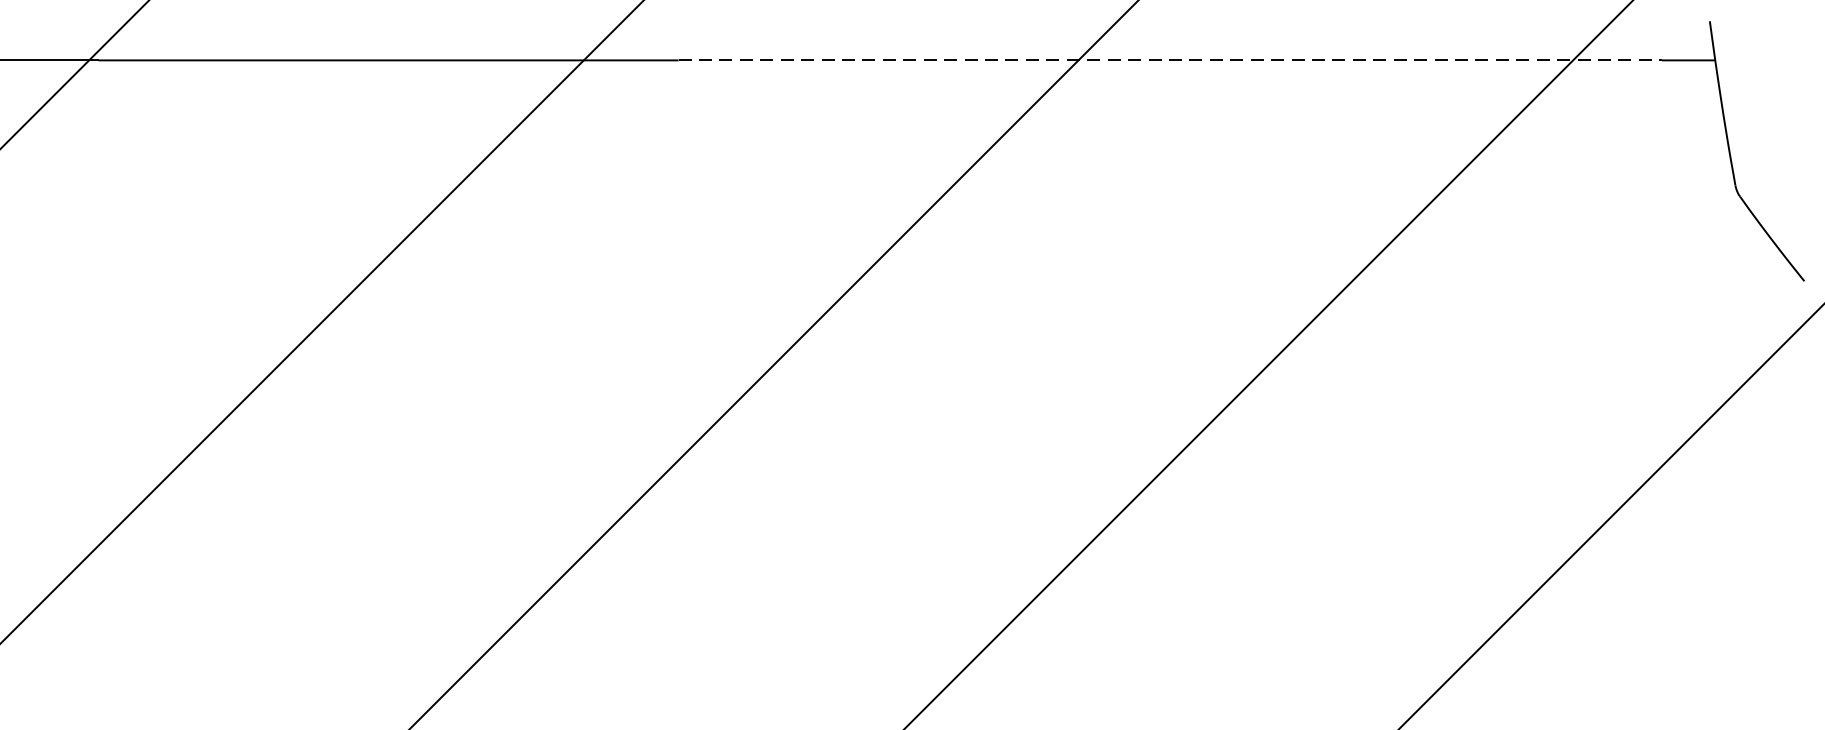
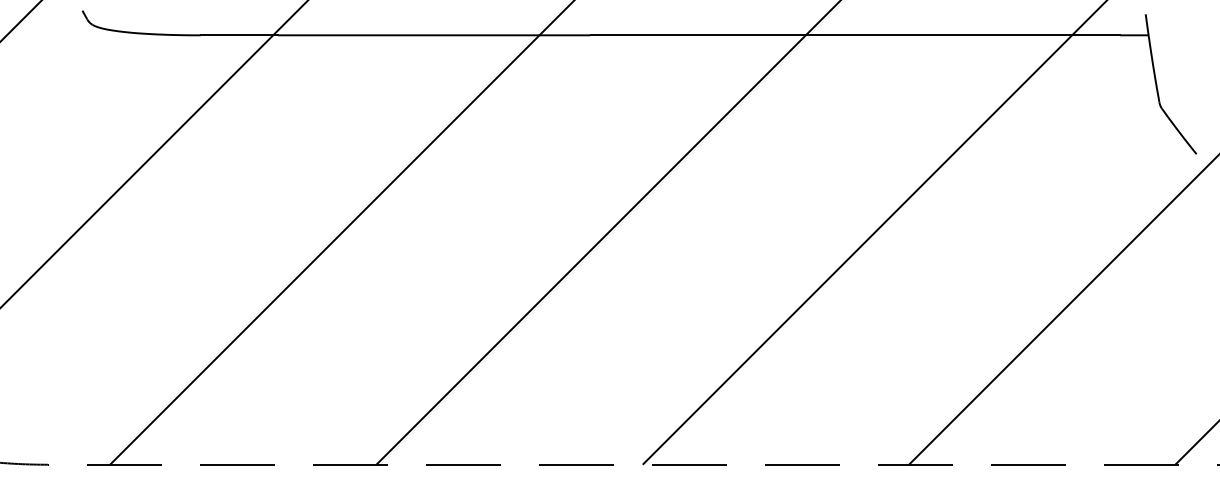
line: (1170, 60) -> (855, 35), dashed -> solid

